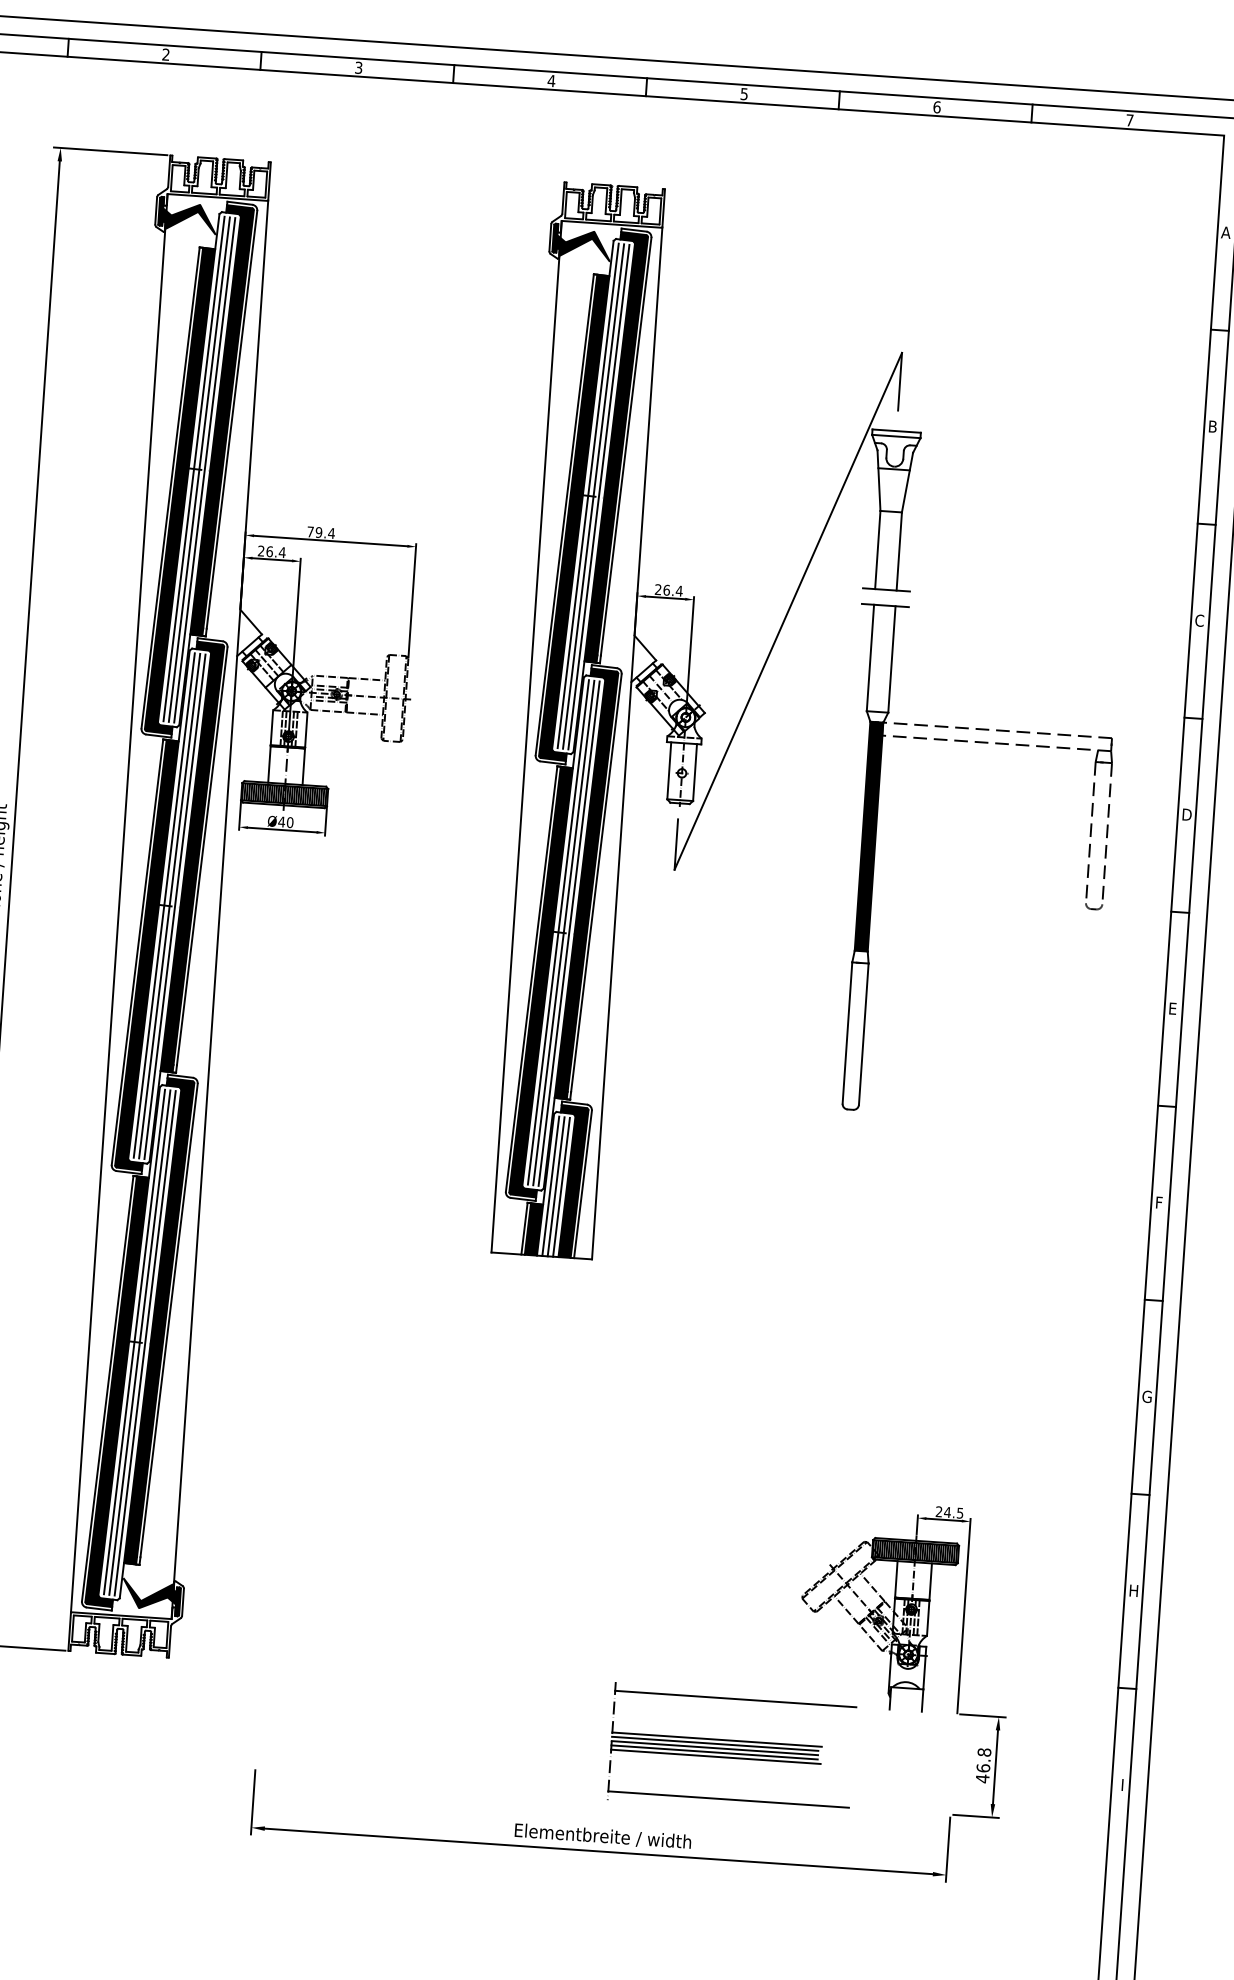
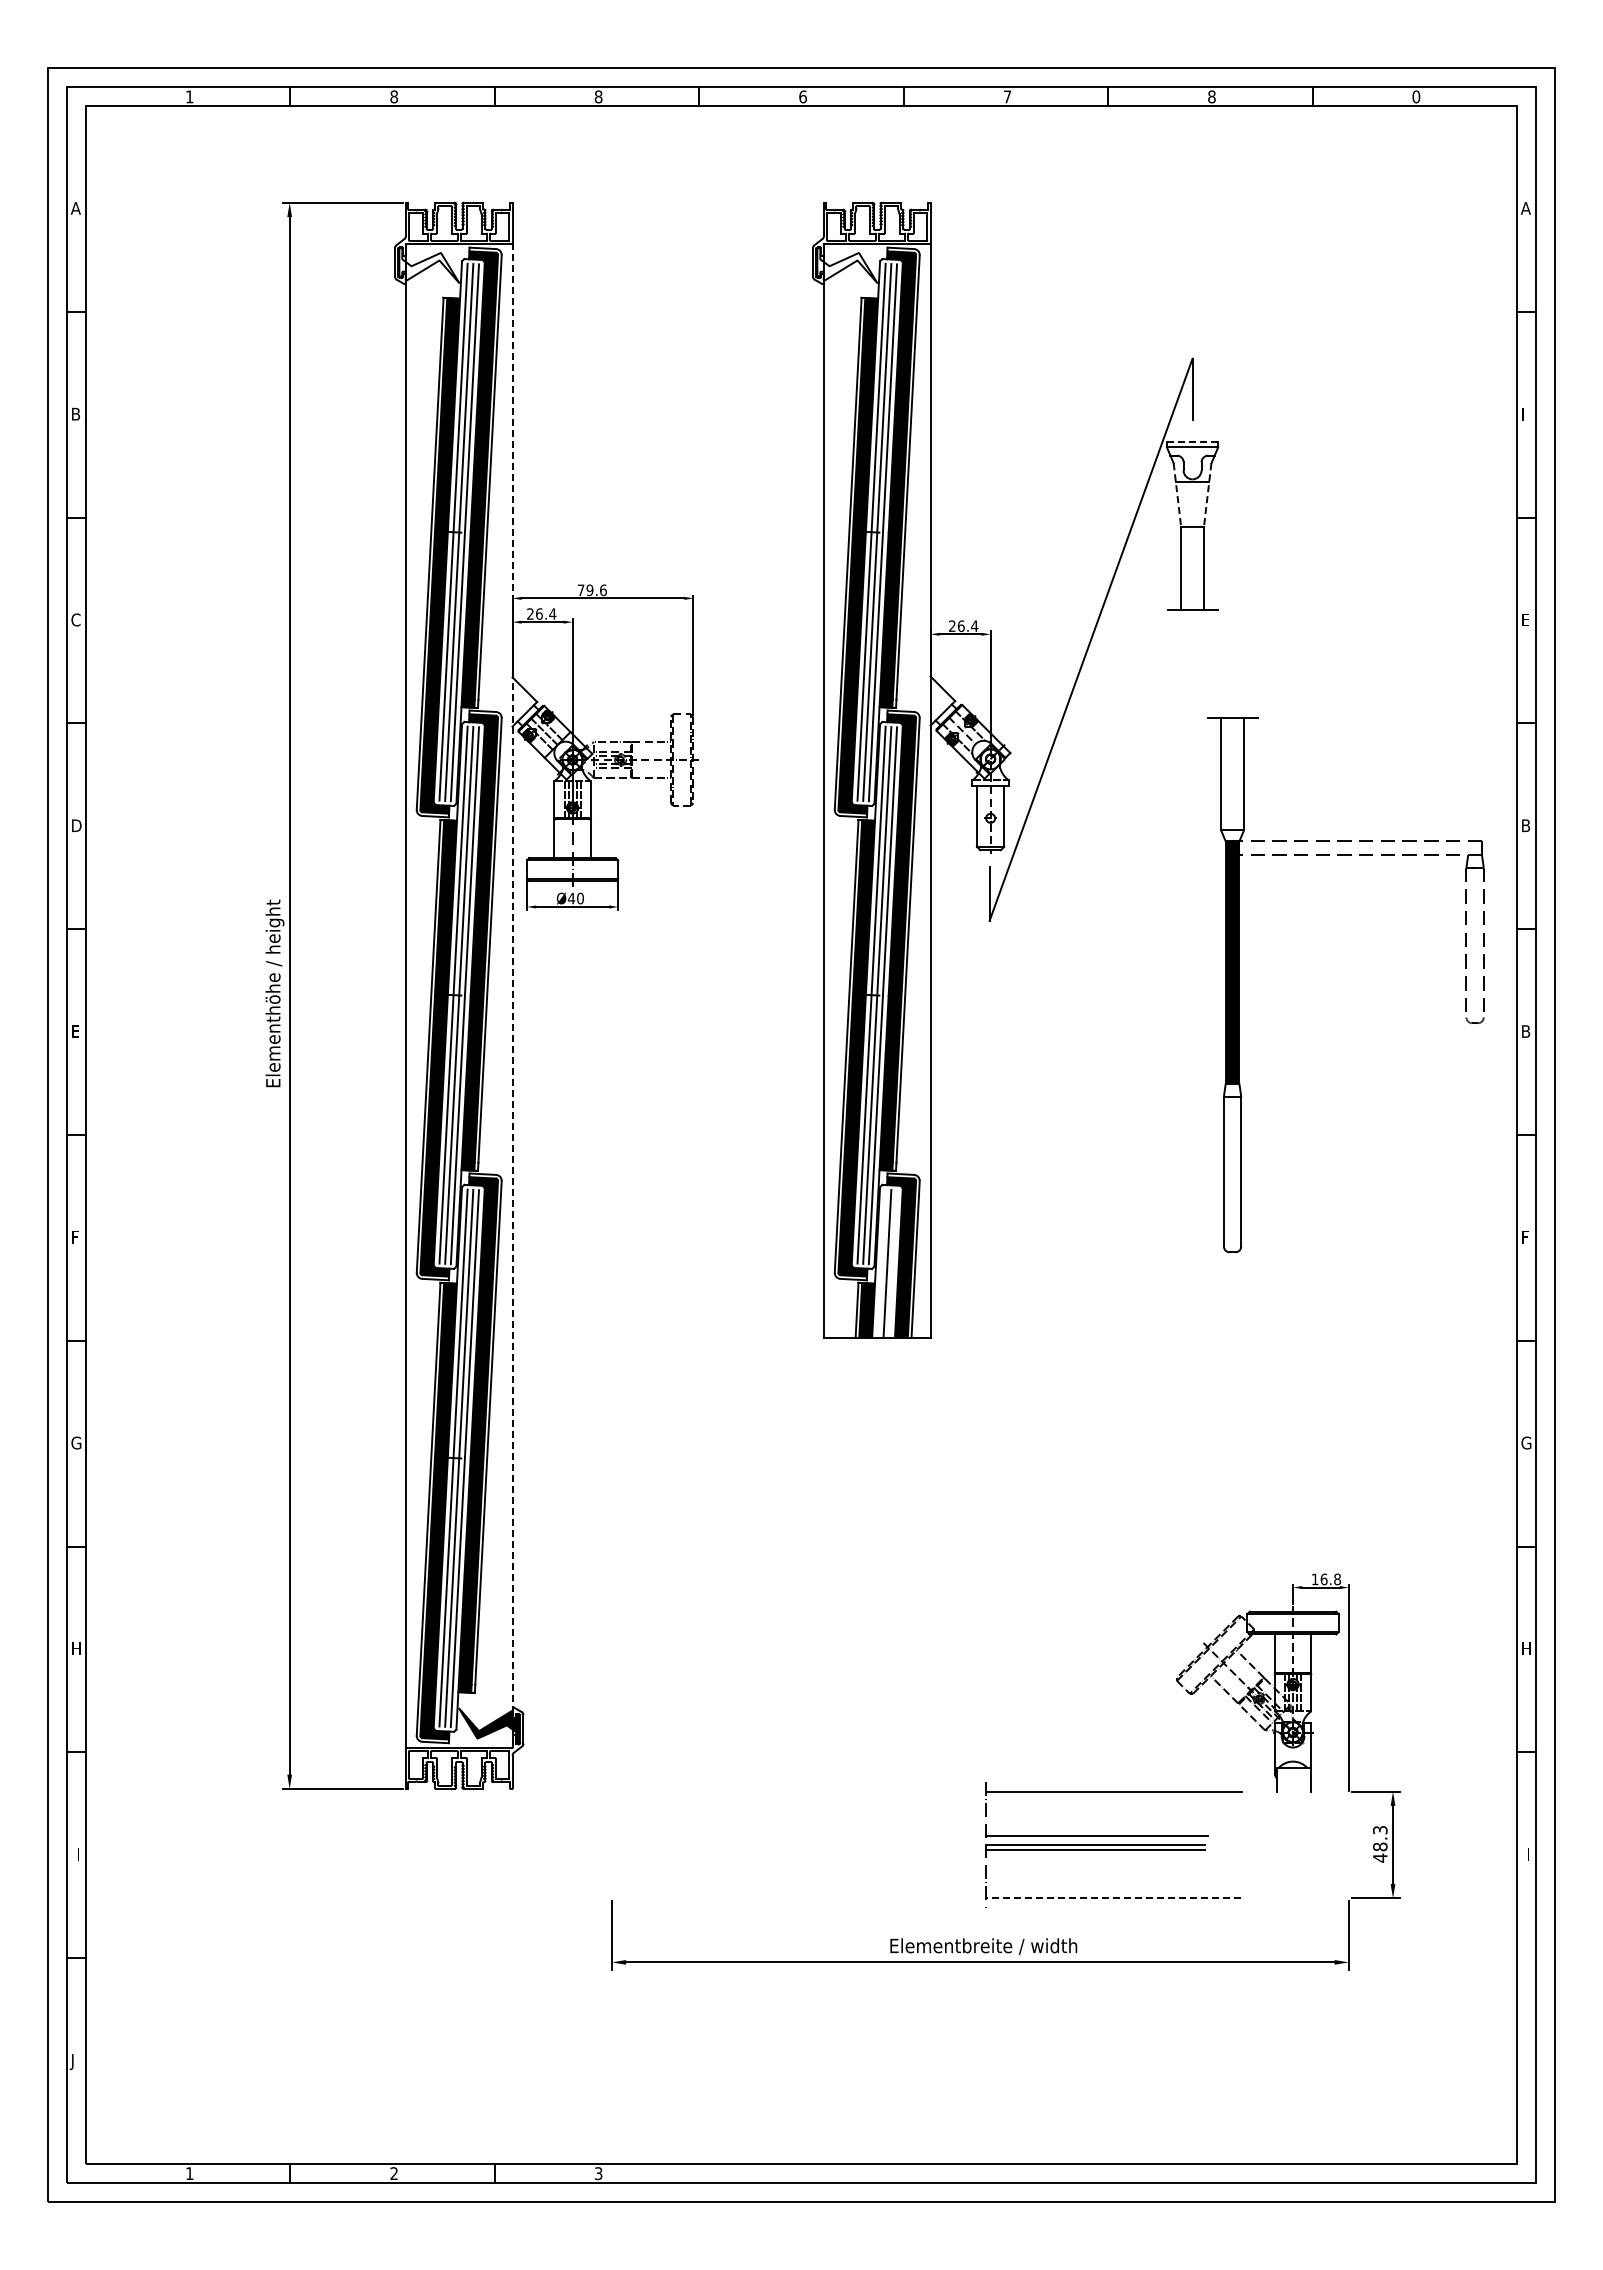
text: (166, 54) -> (394, 96), 2 -> 8
text: (358, 67) -> (598, 96), 3 -> 8
text: (551, 80) -> (802, 96), 4 -> 6
text: (744, 93) -> (1007, 96), 5 -> 7
text: (936, 106) -> (1211, 96), 6 -> 8
text: (1130, 120) -> (1416, 96), 7 -> 0
fill: (188, 215) -> (429, 265), removed
fill: (582, 242) -> (847, 265), removed
text: (1213, 426) -> (1526, 413), B -> I
line: (896, 430) -> (1192, 441), solid -> dashed
line: (879, 480) -> (1177, 495), solid -> dashed
line: (907, 482) -> (1207, 495), solid -> dashed
text: (331, 533) -> (603, 590), 79.4 -> 79.6
text: (1199, 620) -> (1525, 619), C -> E
hatch: (284, 794) -> (572, 869), removed
text: (1187, 814) -> (1527, 825), D -> B
part: (874, 858) -> (1239, 985), moved
line: (219, 910) -> (512, 996), solid -> dashed
text: (1173, 1008) -> (1526, 1031), E -> B
line: (550, 1186) -> (881, 1263), removed
line: (561, 1186) -> (893, 1263), removed
text: (948, 1512) -> (1325, 1579), 24.5 -> 16.8
hatch: (915, 1550) -> (1292, 1622), removed
line: (715, 1743) -> (1095, 1840), removed
line: (716, 1757) -> (1097, 1854), removed
text: (984, 1760) -> (1380, 1838), 46.8 -> 48.3
line: (728, 1799) -> (1113, 1898), solid -> dashed

